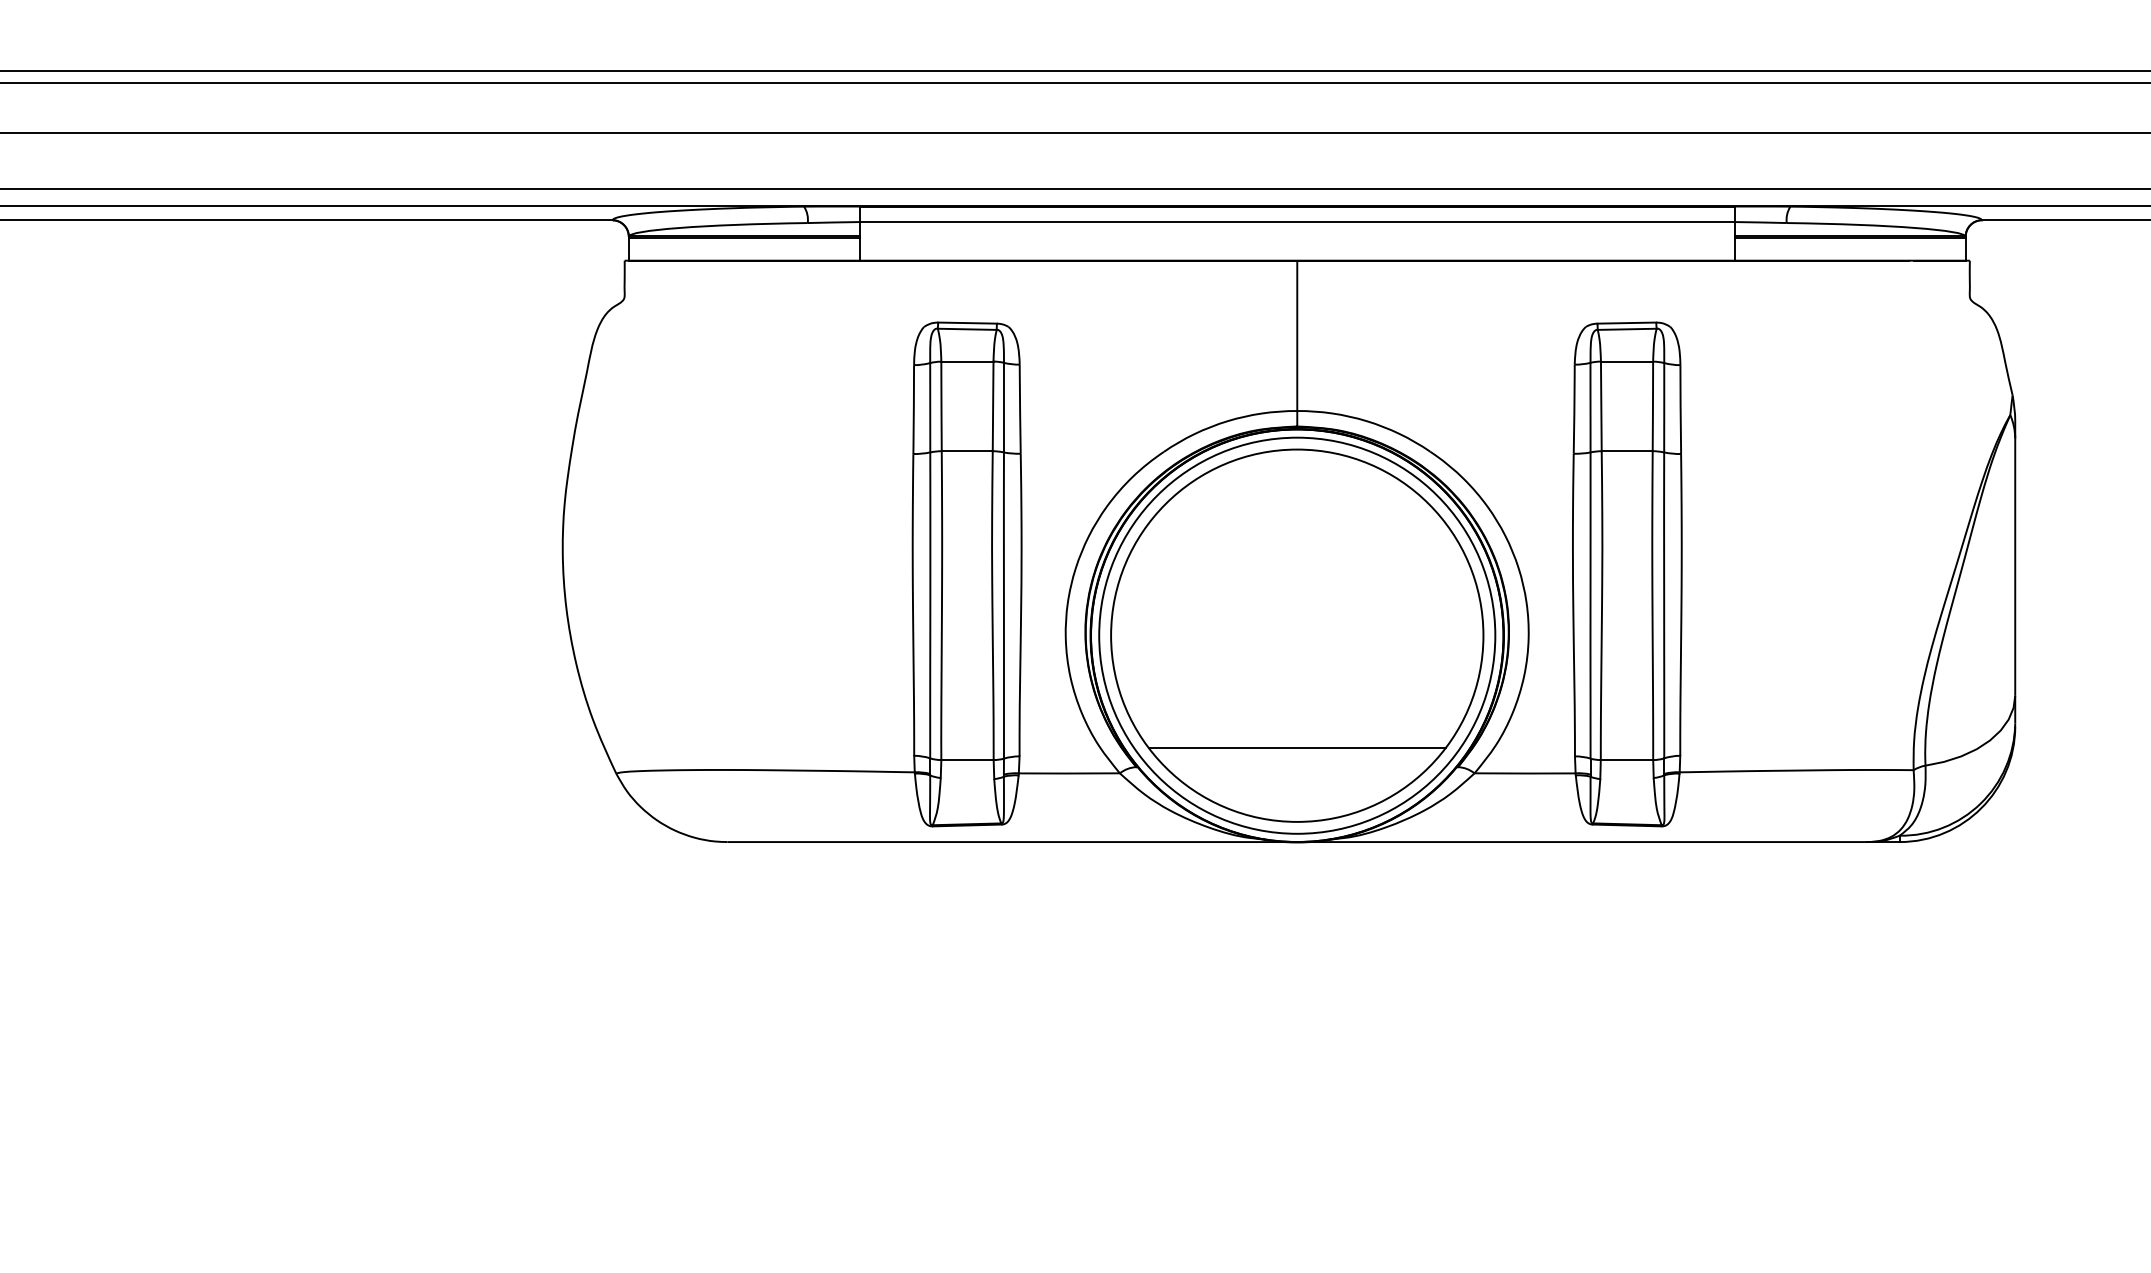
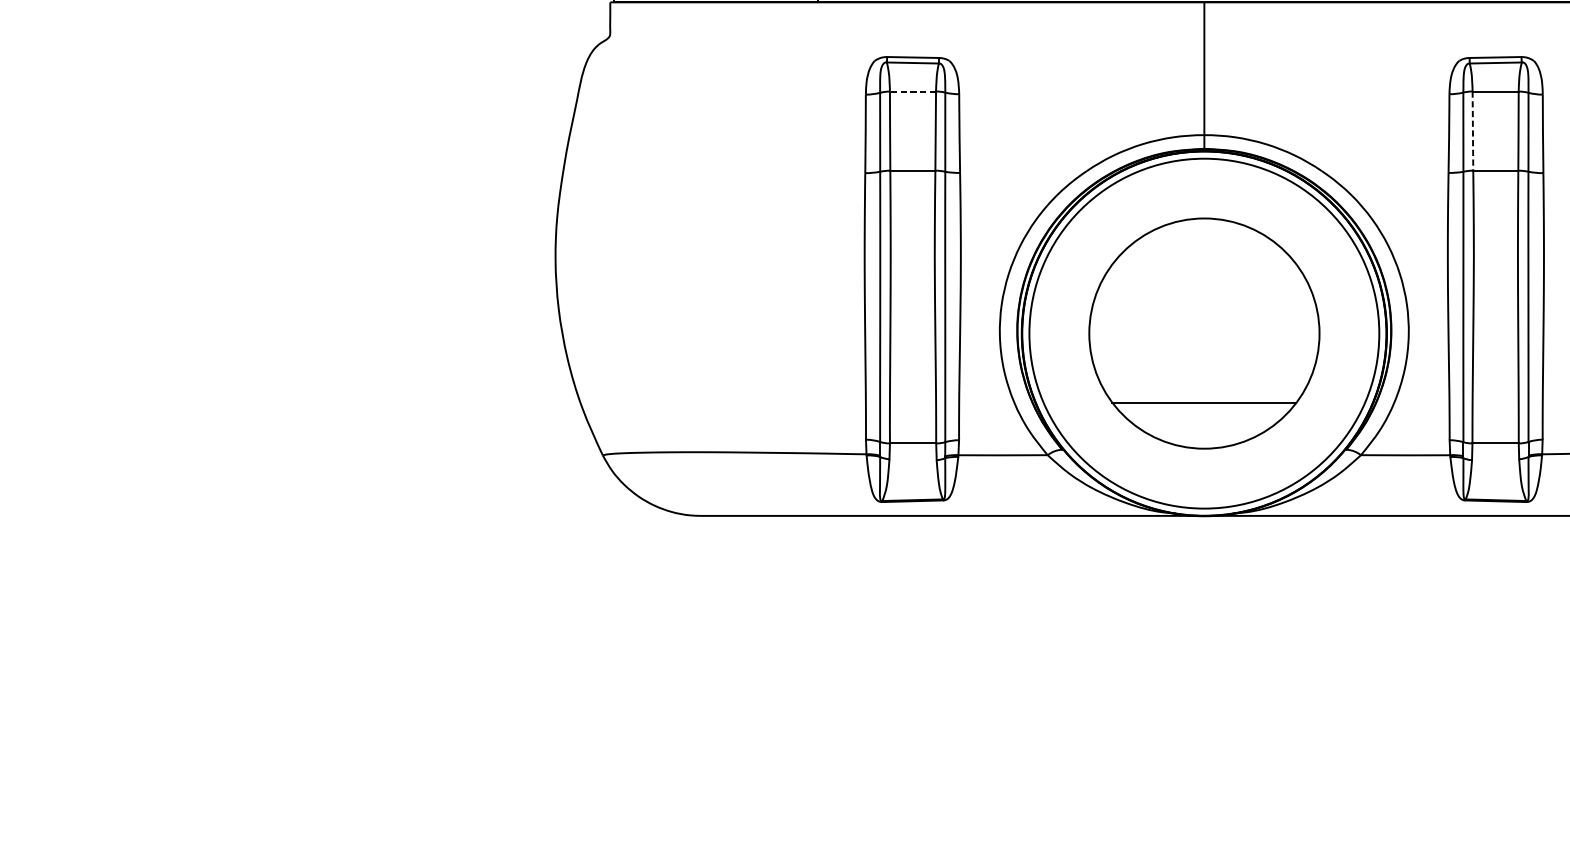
line: (966, 361) -> (912, 91), solid -> dashed
line: (1601, 406) -> (1473, 131), solid -> dashed
part: (1297, 635) -> (1204, 333), size x0.7

